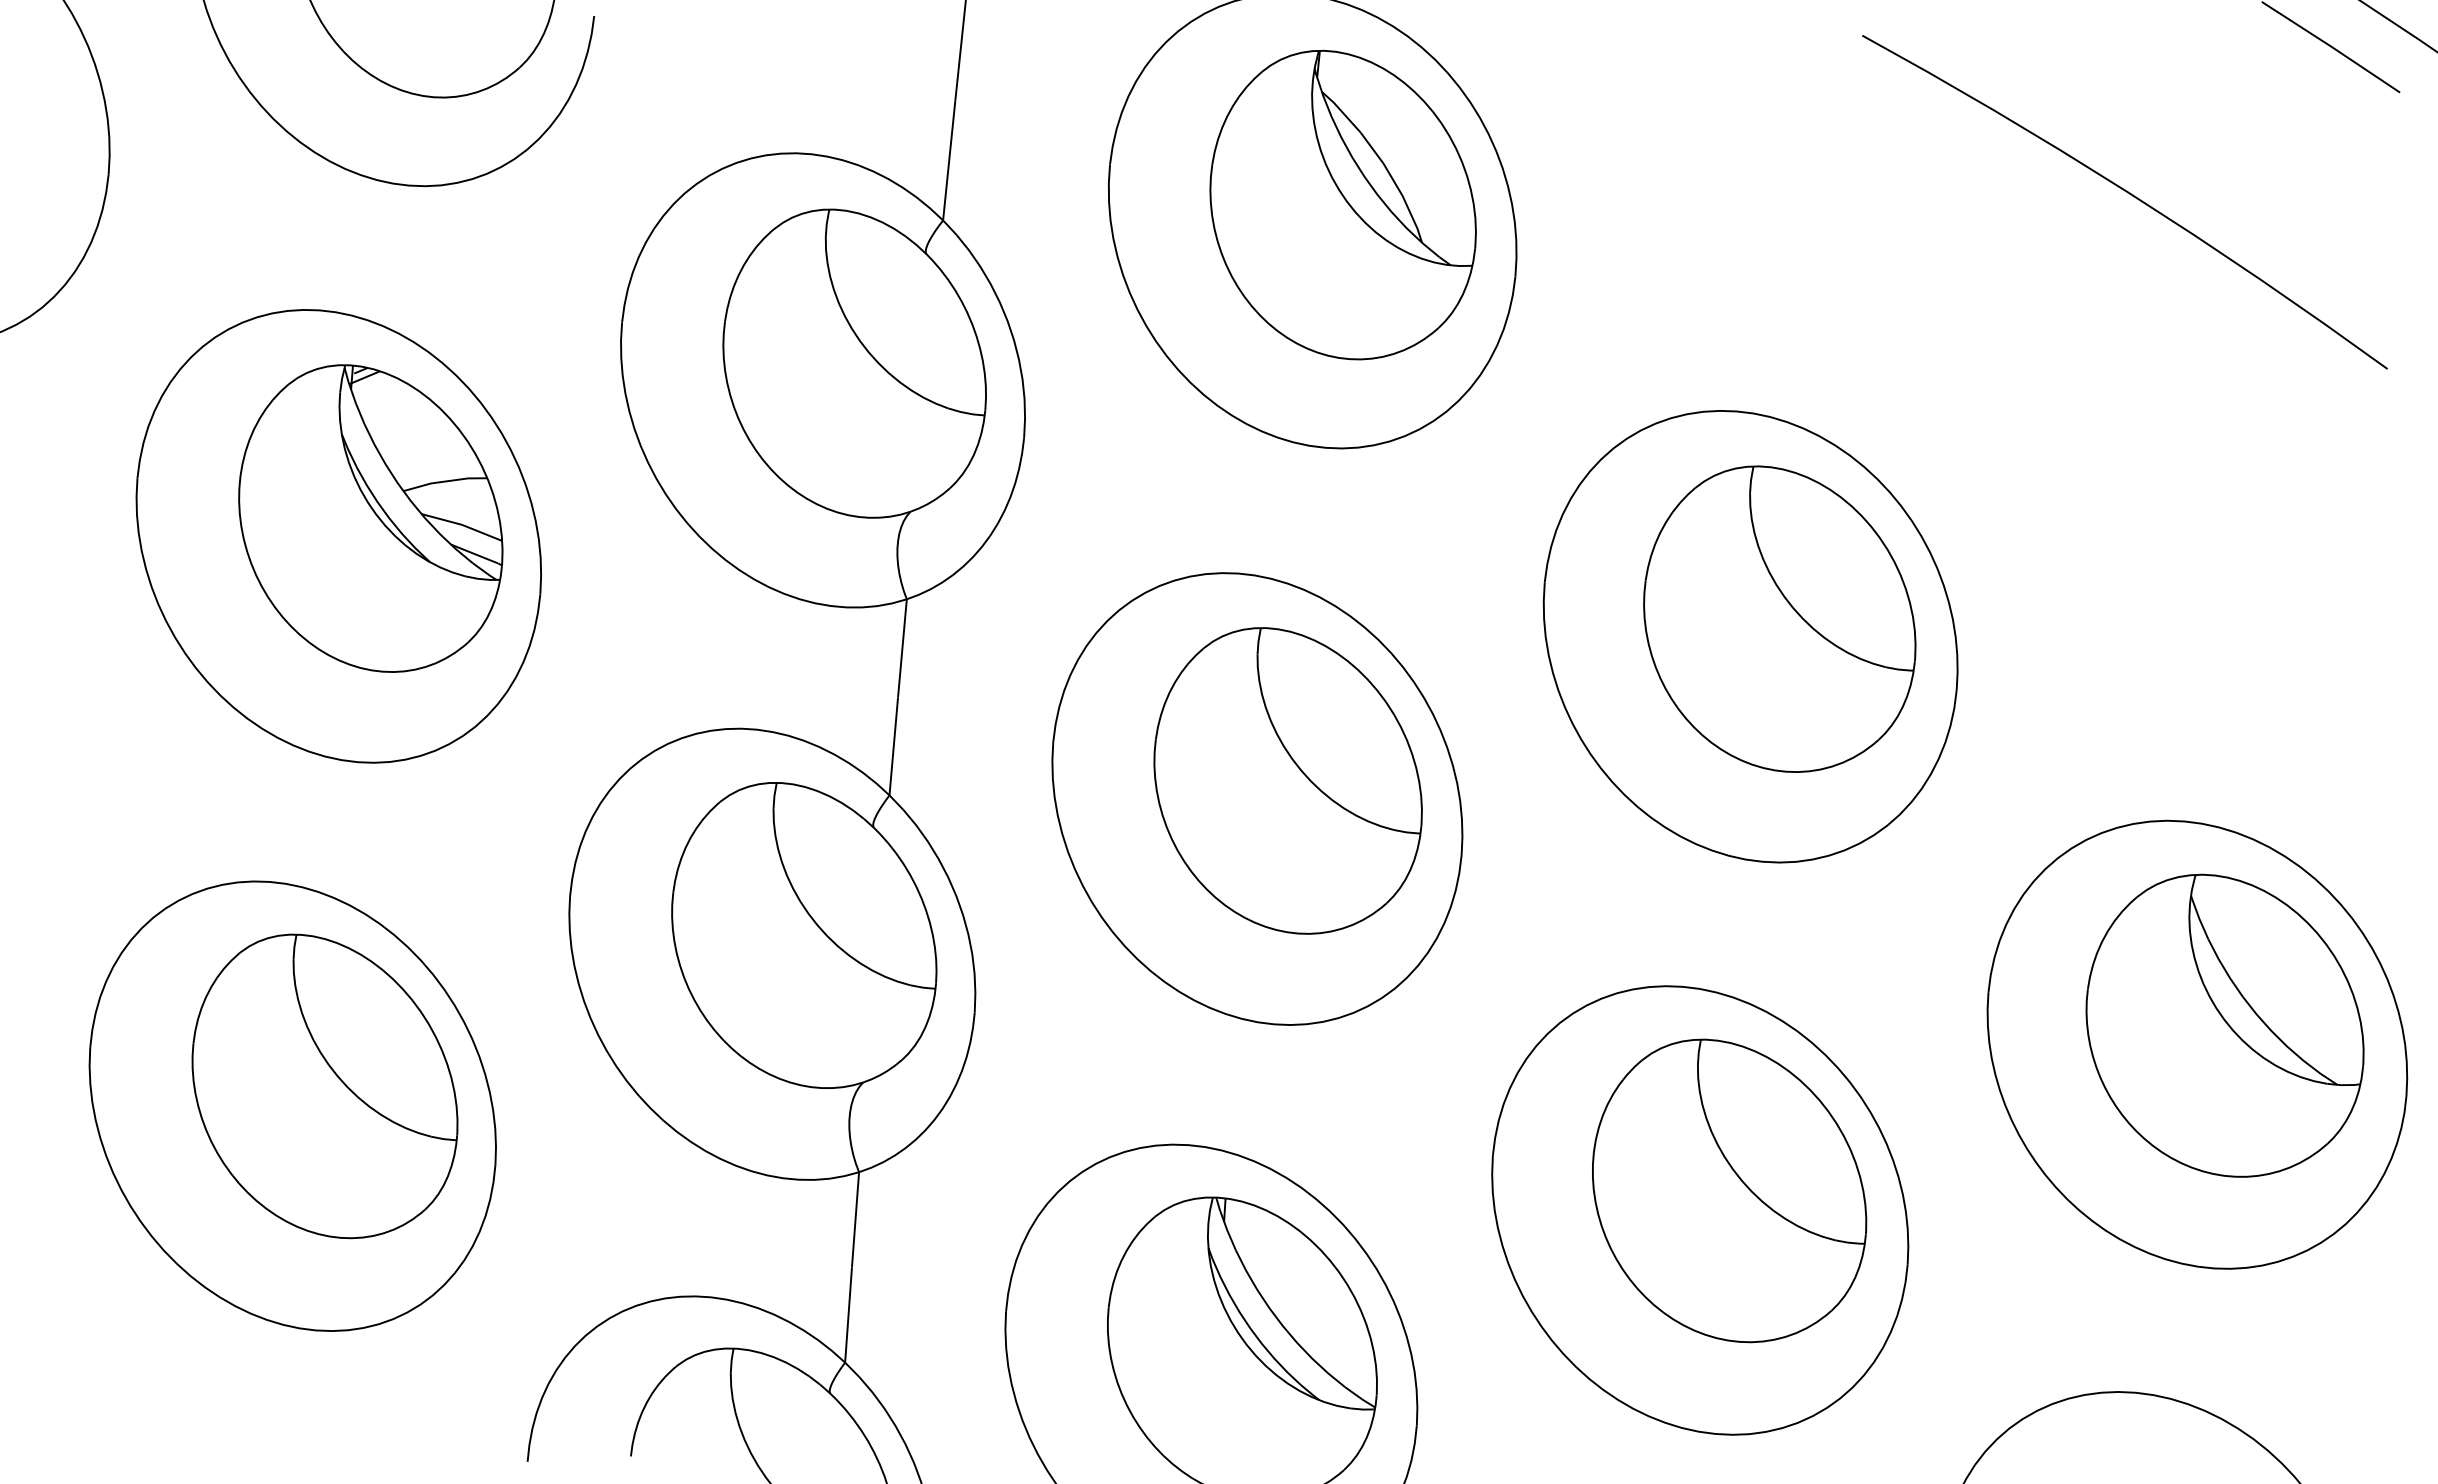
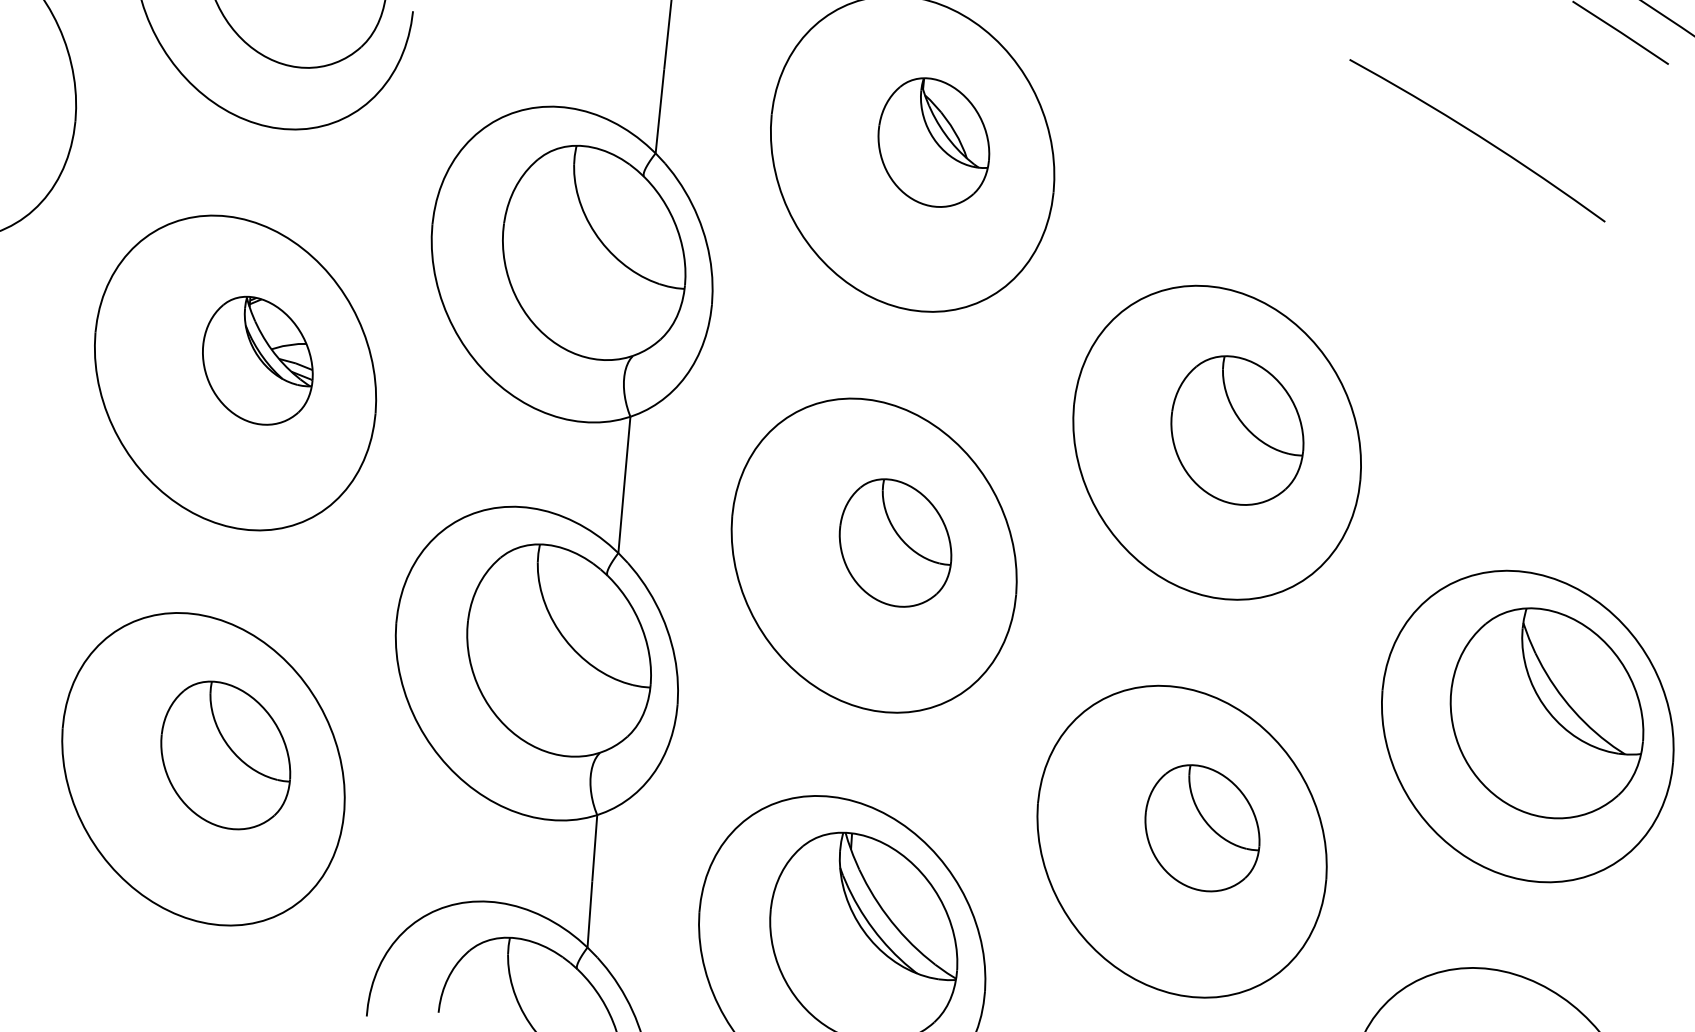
part: (2125, 201) -> (1477, 140), size x0.7
part: (1342, 204) -> (933, 142), size x0.6
part: (370, 518) -> (257, 360), size x0.6
part: (1779, 619) -> (1237, 430), size x0.7
part: (1288, 780) -> (895, 542), size x0.6
part: (324, 1086) -> (225, 755), size x0.7
part: (1729, 1191) -> (1202, 828), size x0.6

